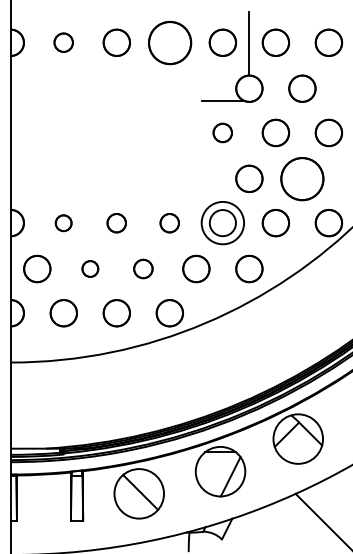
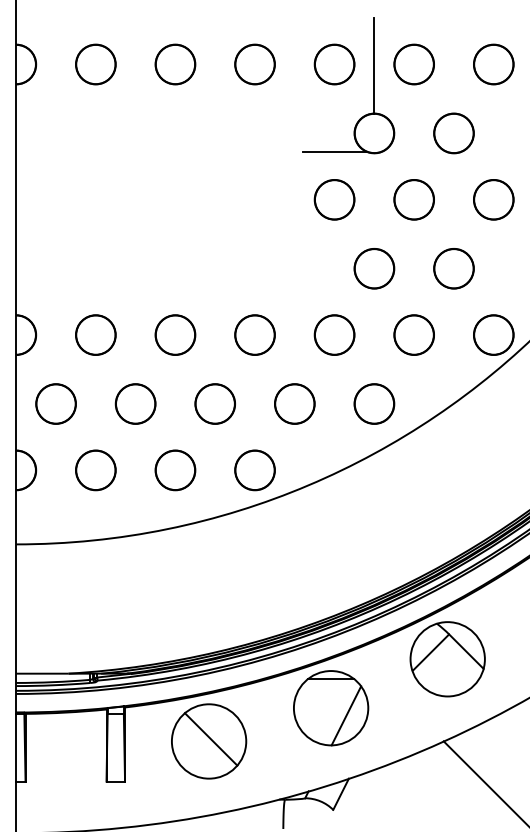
circle: (63, 42) -> (95, 64), size x1.43
circle: (169, 42) -> (254, 64), size x0.62
part: (222, 132) -> (334, 199), size x1.43
circle: (302, 178) -> (454, 268), size x0.62
circle: (222, 222) -> (334, 334), size x0.62
circle: (63, 223) -> (95, 335), size x1.67
circle: (116, 223) -> (174, 335), size x1.43
circle: (169, 223) -> (254, 335), size x1.43
part: (90, 268) -> (135, 403), size x1.67
part: (143, 268) -> (215, 403), size x1.43

